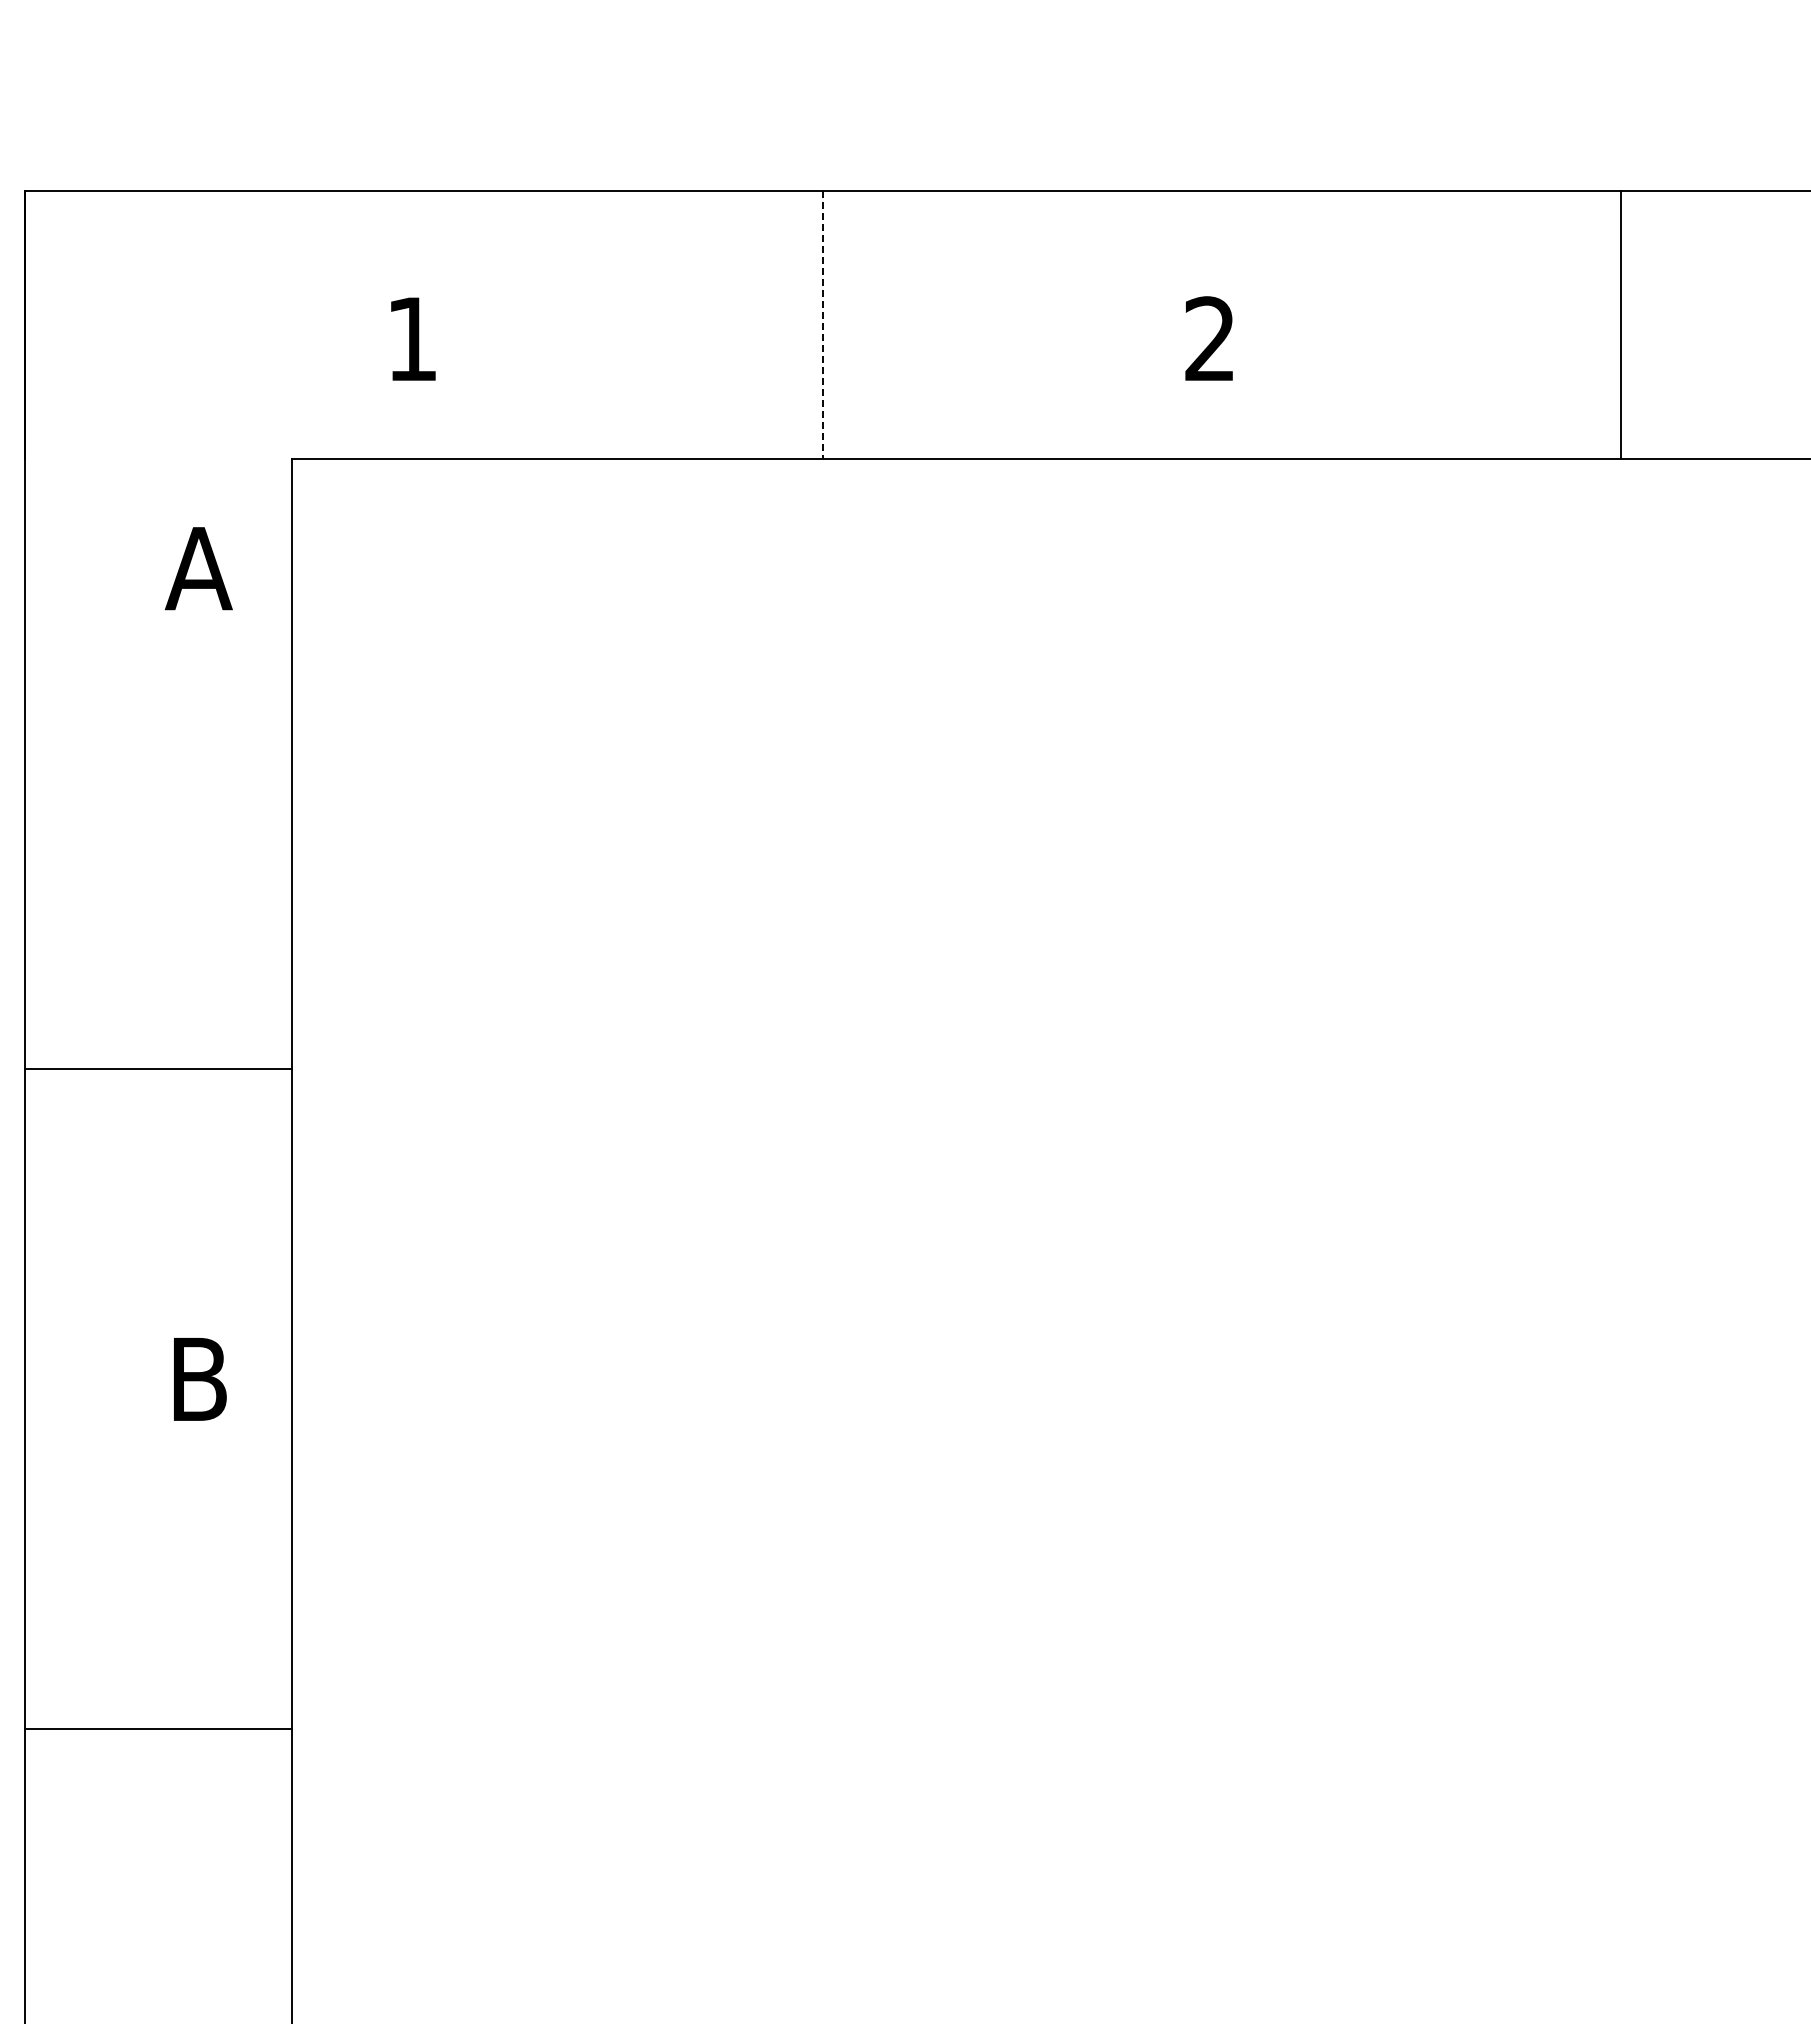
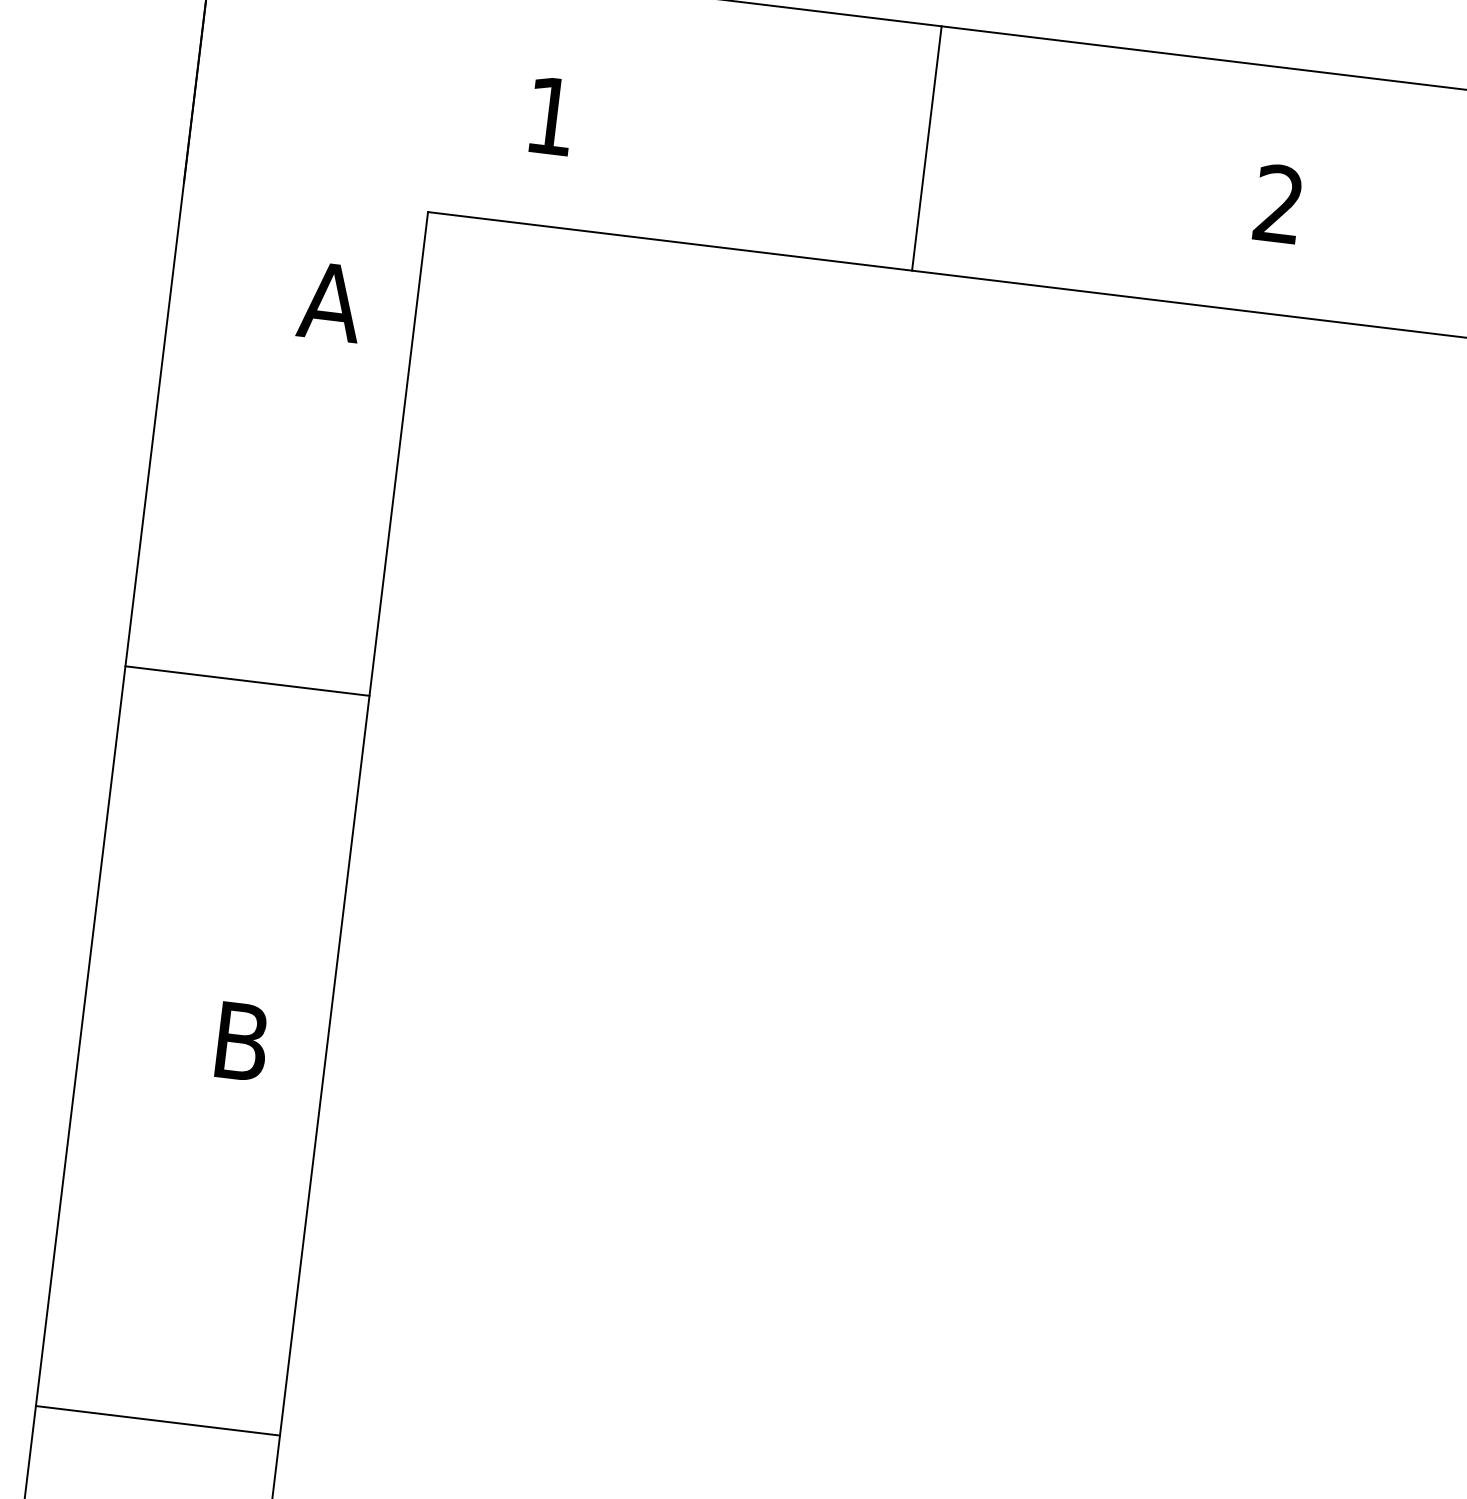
line: (822, 324) -> (926, 148), dashed -> solid
line: (158, 1069) -> (247, 681), moved
line: (158, 1728) -> (158, 1420), moved

